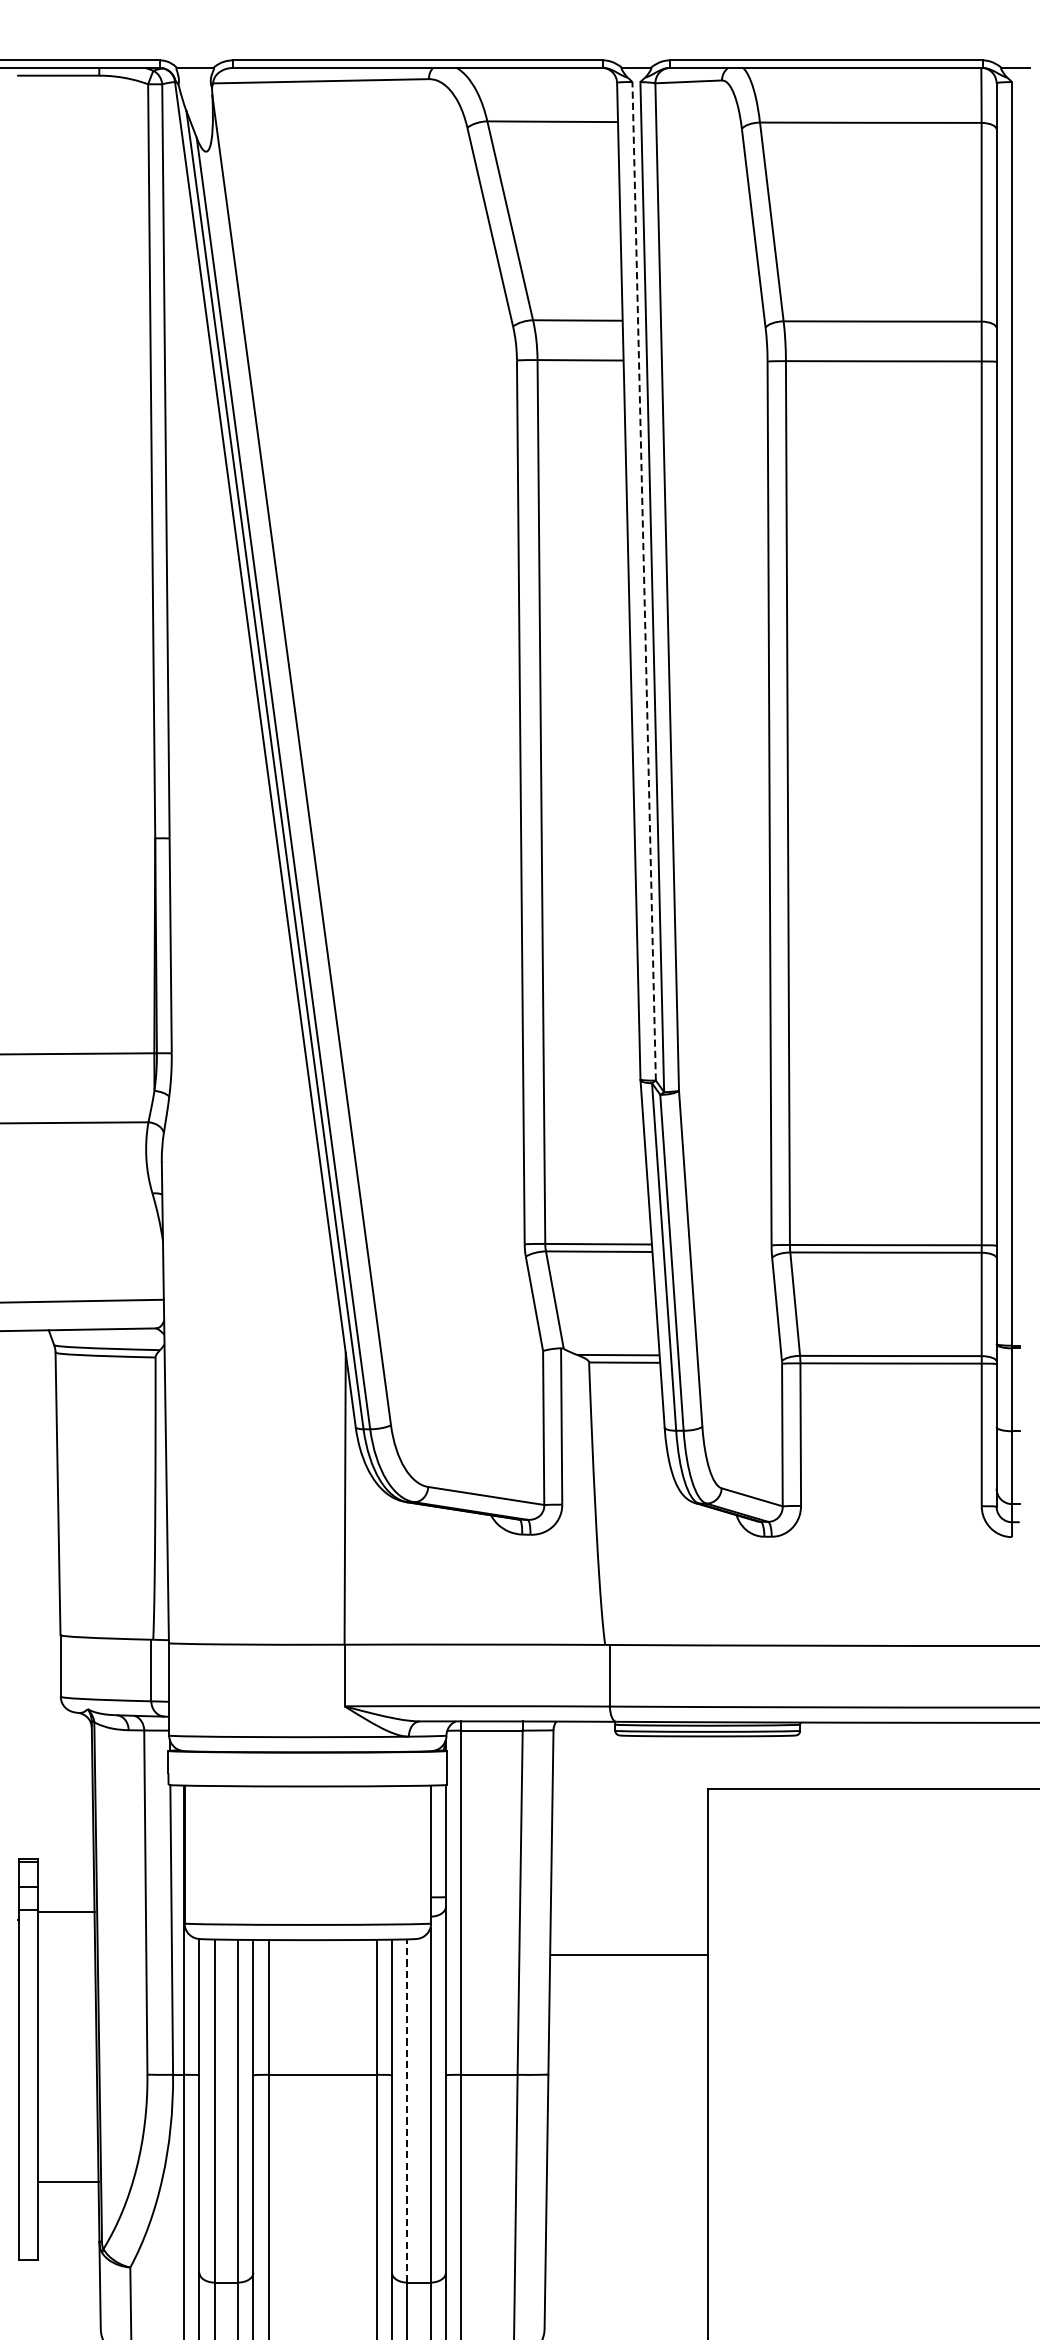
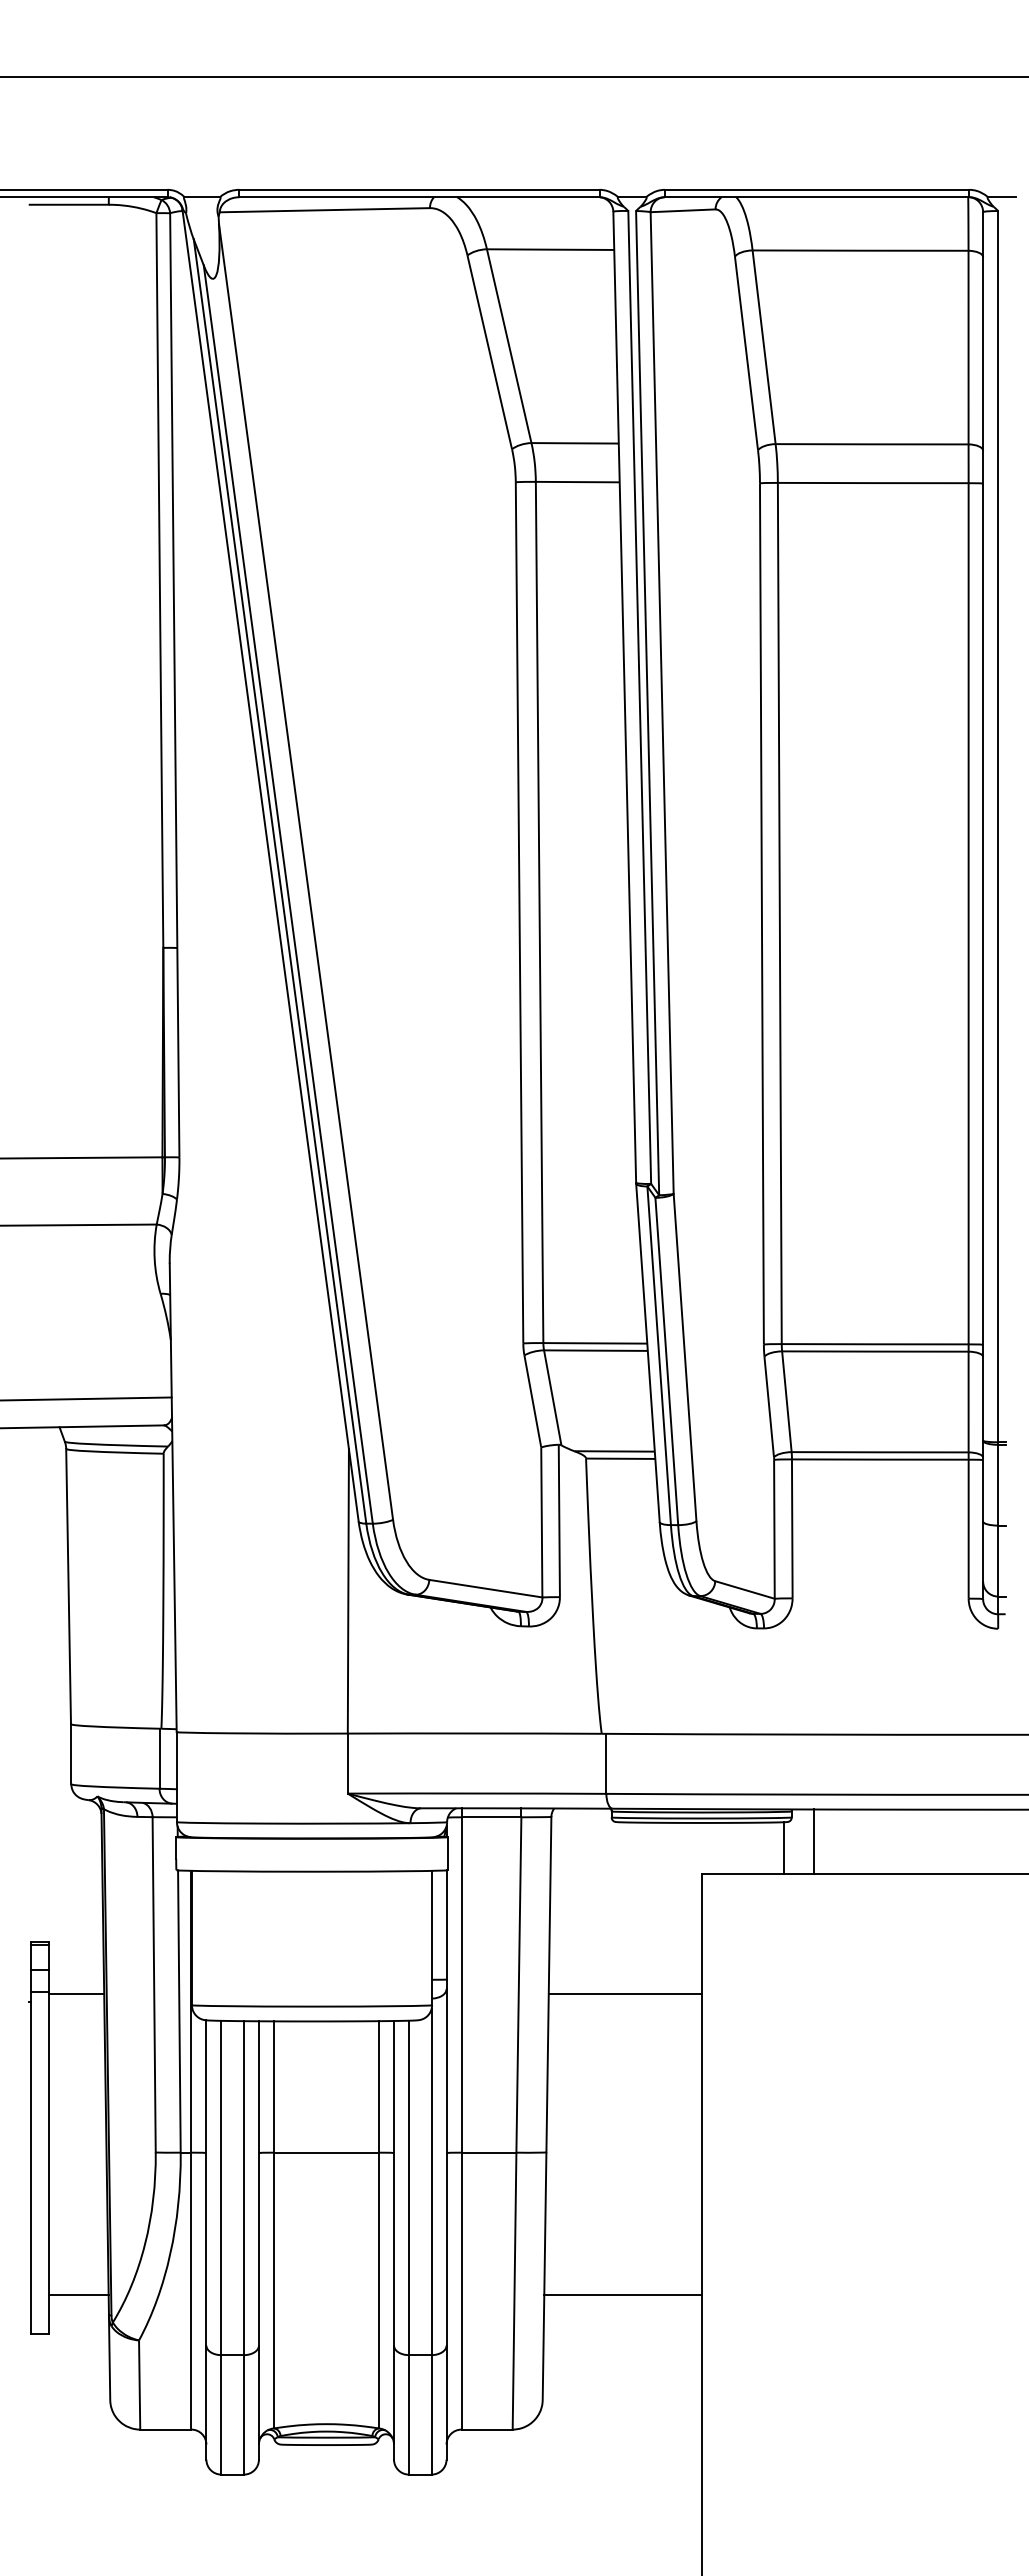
line: (643, 581) -> (639, 697), dashed -> solid
line: (822, 1755) -> (813, 1841), added
line: (791, 1762) -> (783, 1848), added
line: (628, 1955) -> (624, 1994), moved
line: (407, 2110) -> (409, 2187), dashed -> solid
line: (68, 2182) -> (78, 2294), moved
line: (626, 2220) -> (622, 2294), added

